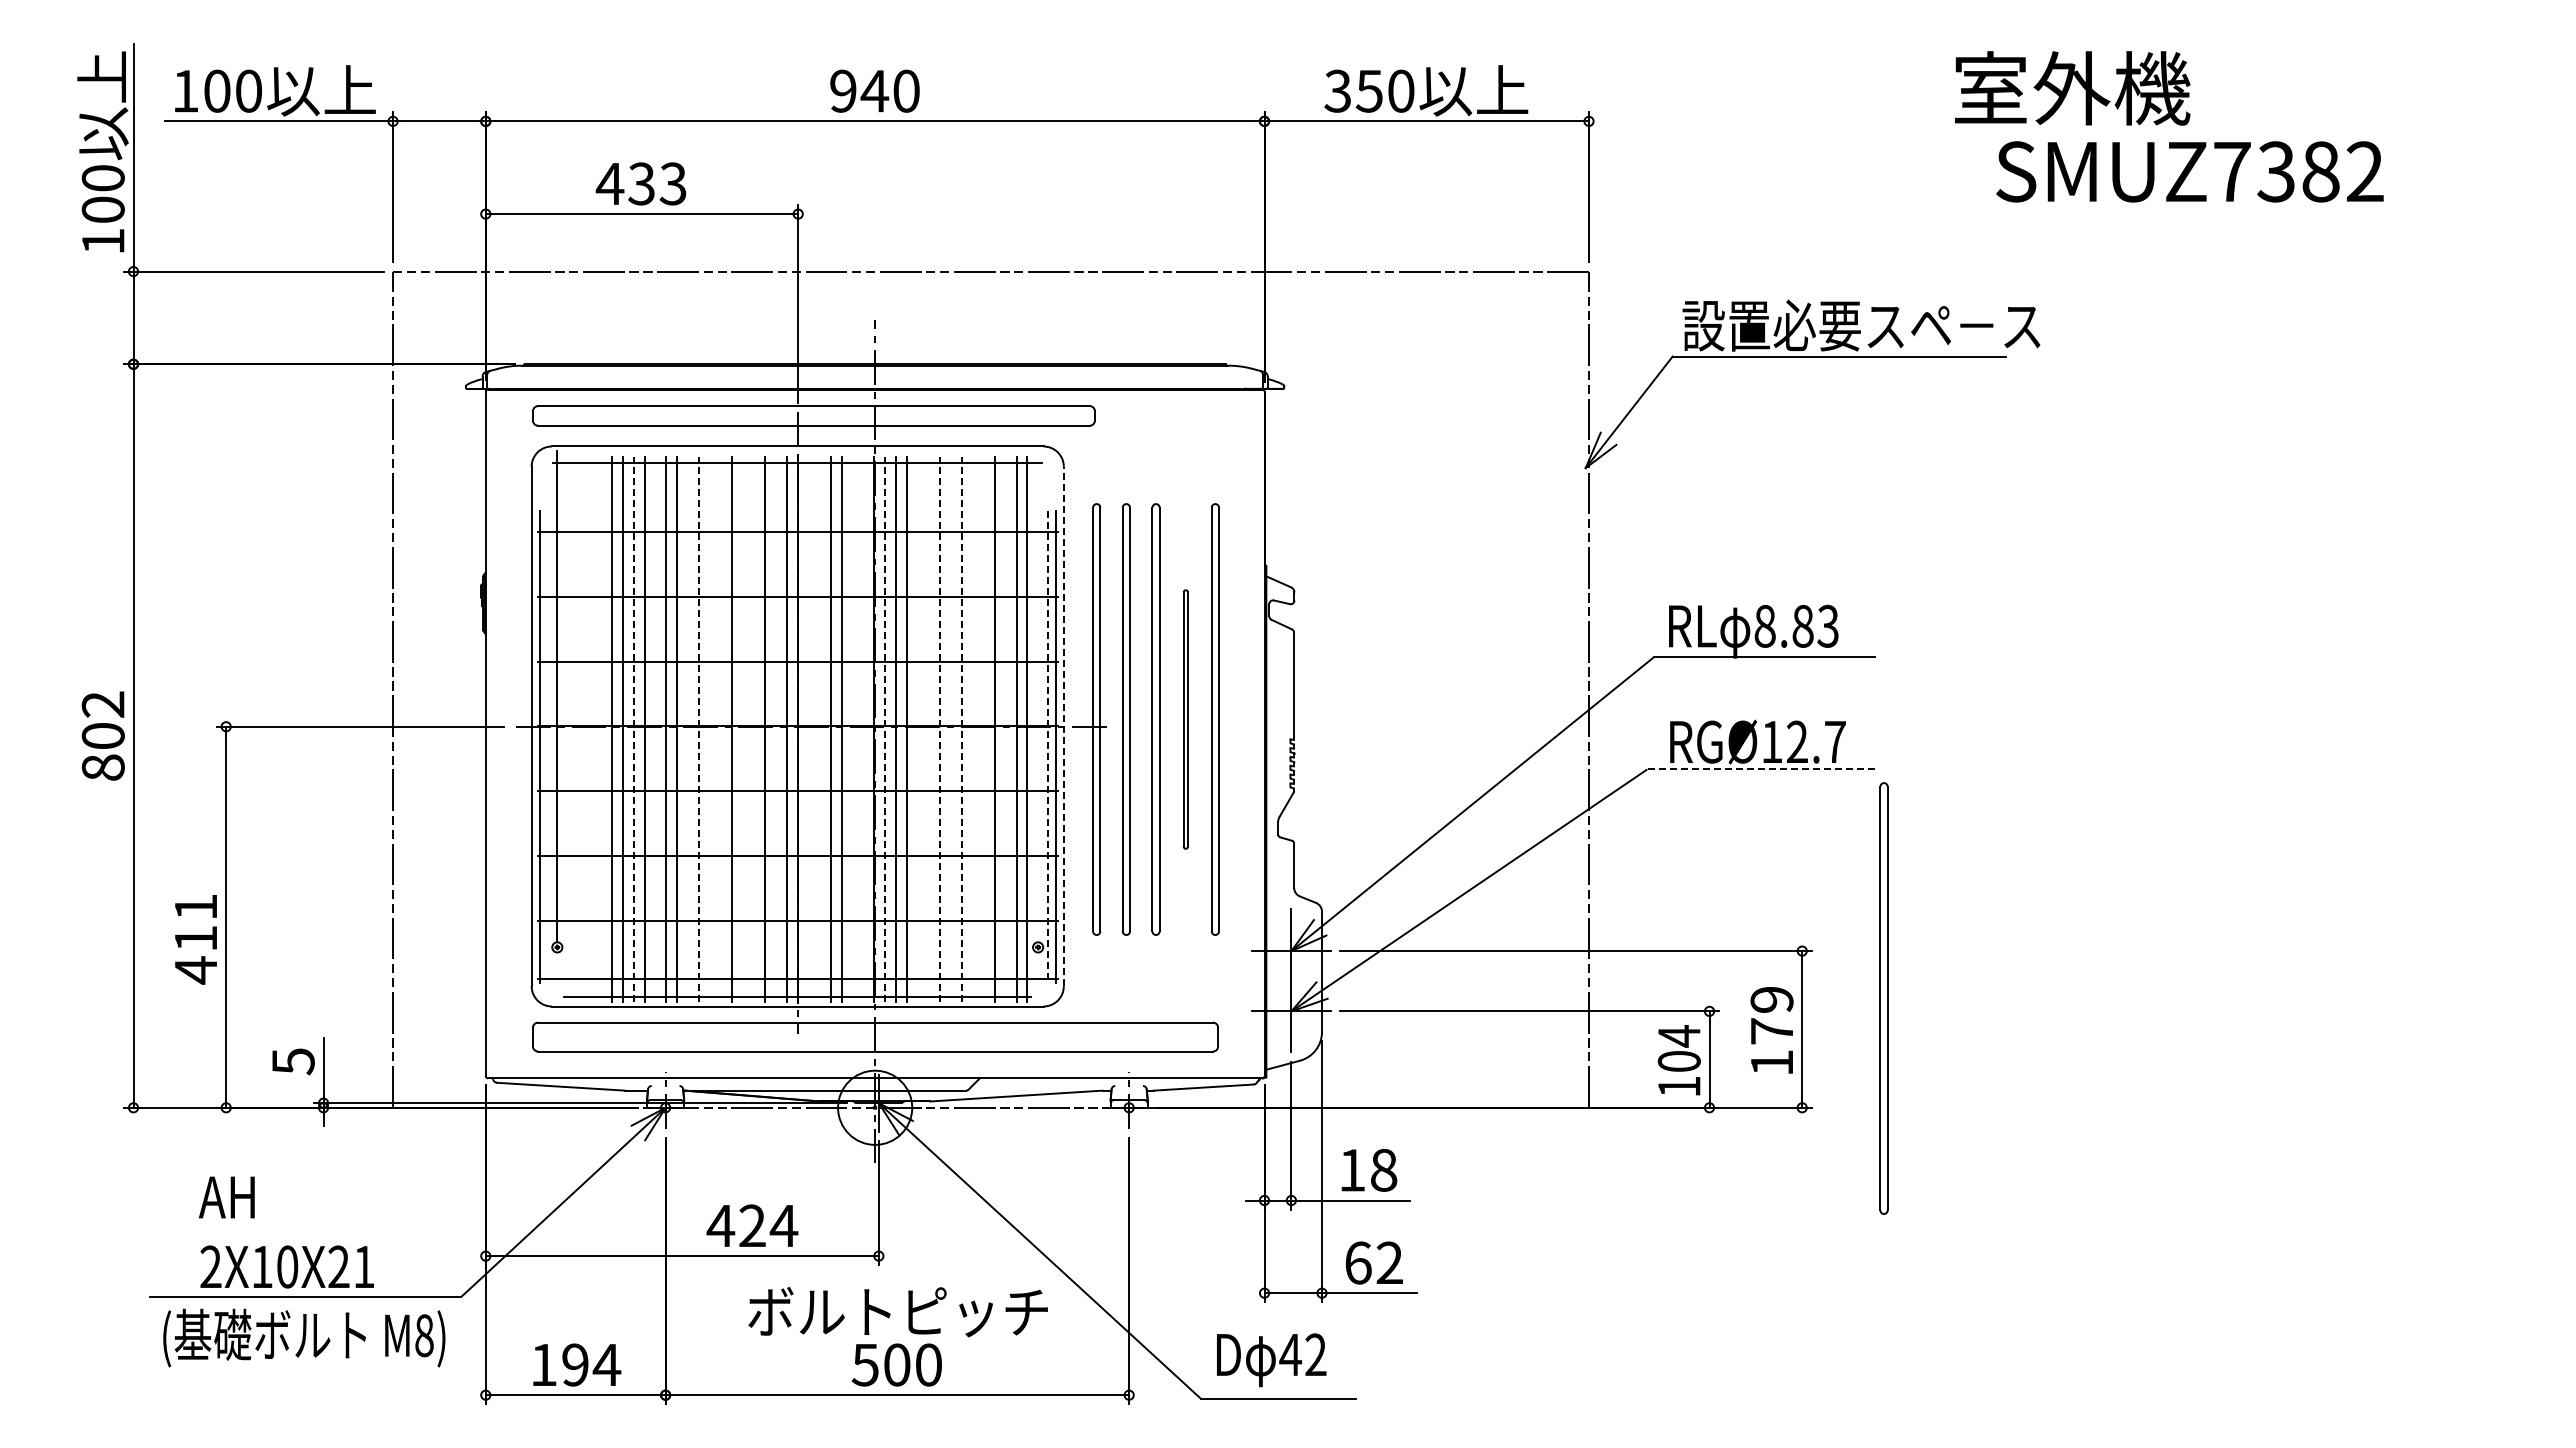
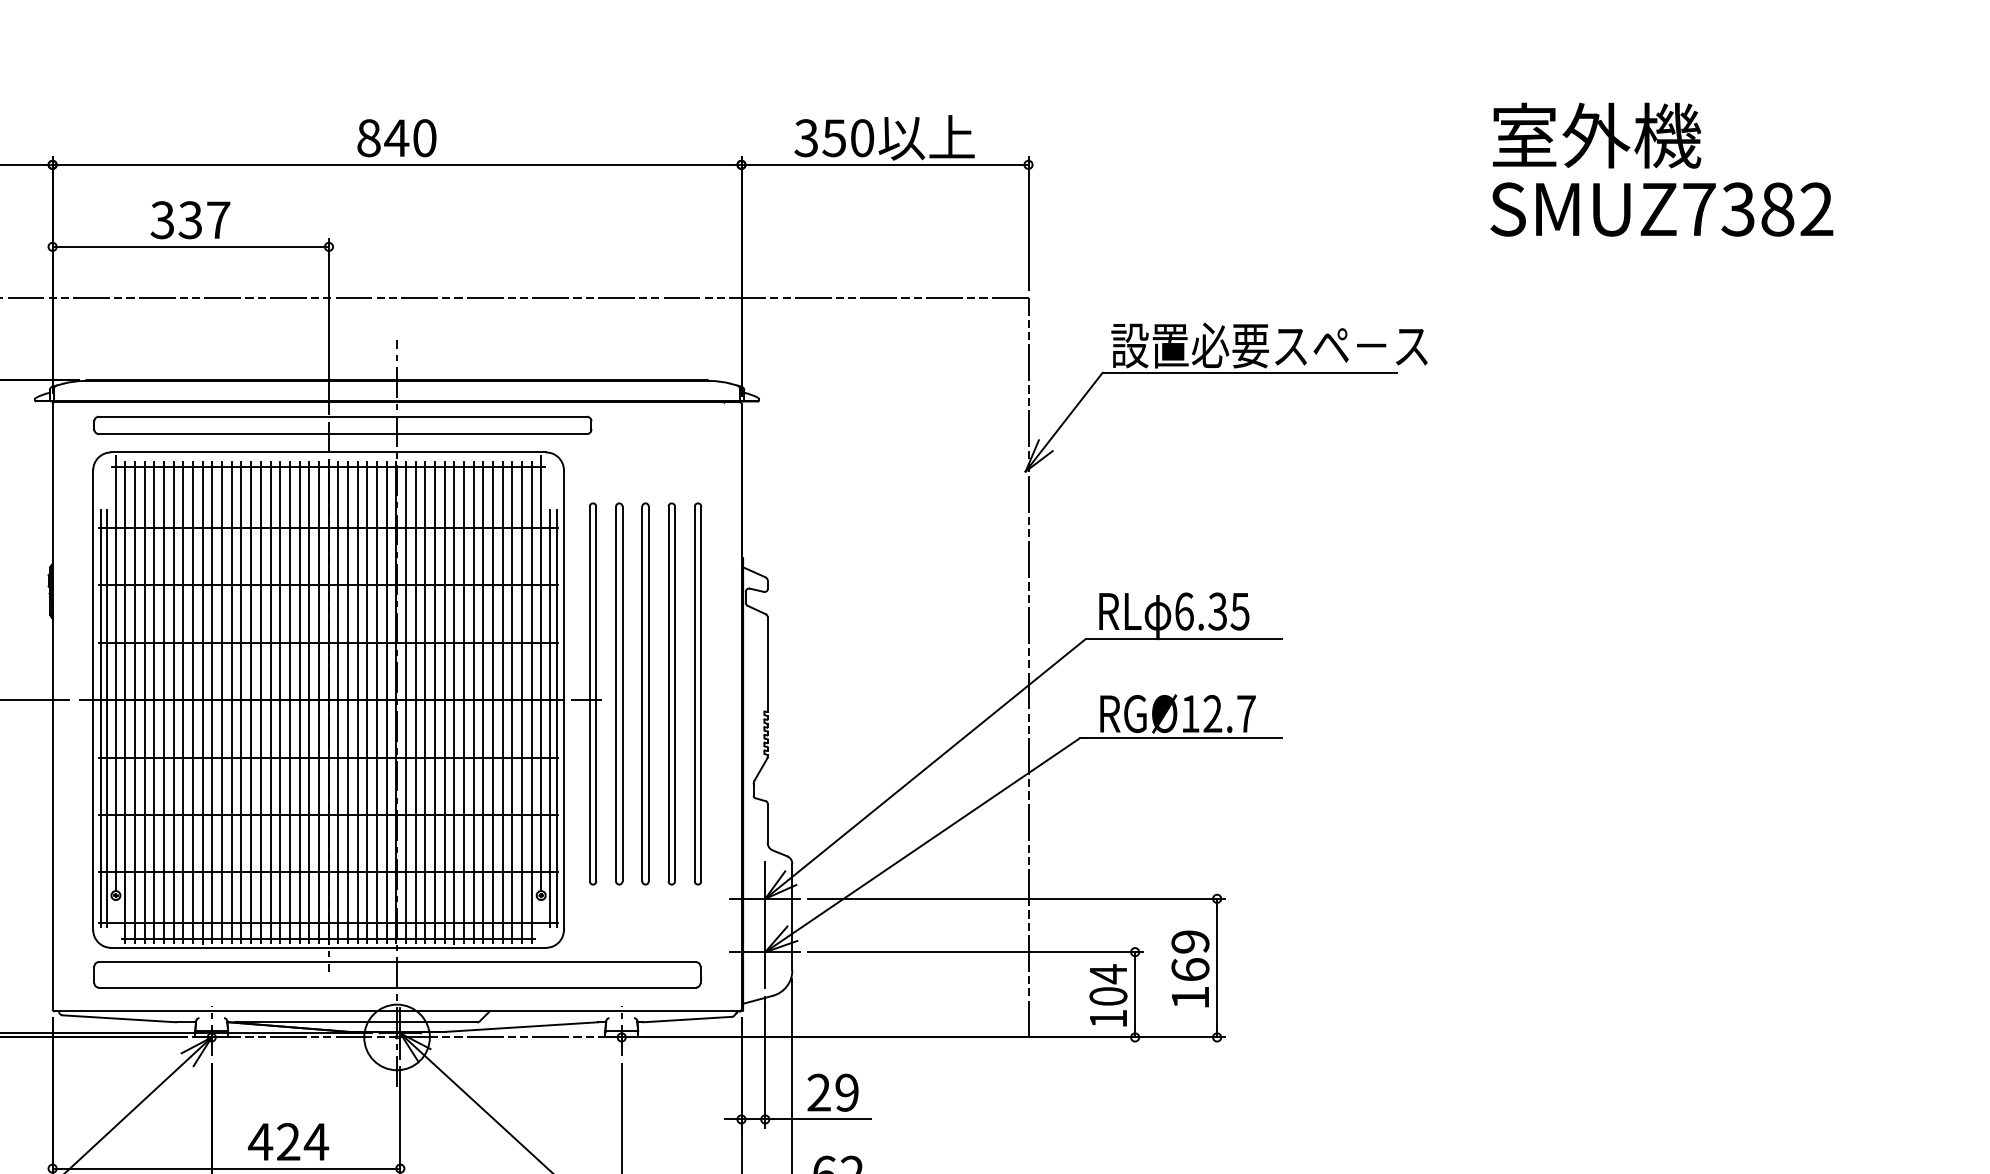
text: (2072, 88) -> (1596, 135), moved
text: (843, 90) -> (369, 137), 940 -> 840
text: (2189, 171) -> (1661, 209), moved
text: (640, 183) -> (189, 219), 433 -> 337
text: (1796, 625) -> (1212, 610), 8.83 -> 6.35
line: (1038, 696) -> (541, 673), added
part: (1185, 719) -> (671, 693), size x1.67
line: (1063, 726) -> (563, 700), dashed -> solid
line: (568, 728) -> (125, 701), added
line: (578, 728) -> (134, 701), added
line: (589, 728) -> (144, 701), added
line: (600, 728) -> (154, 701), added
line: (633, 728) -> (183, 701), dashed -> solid
line: (688, 728) -> (231, 701), added
line: (699, 728) -> (241, 701), dashed -> solid
line: (710, 728) -> (251, 701), added
line: (721, 728) -> (261, 701), added
line: (743, 728) -> (280, 701), added
line: (753, 728) -> (289, 701), added
line: (775, 728) -> (308, 701), added
line: (808, 728) -> (338, 701), added
line: (819, 728) -> (347, 701), added
line: (852, 728) -> (377, 701), added
line: (863, 728) -> (386, 701), added
line: (885, 728) -> (406, 701), dashed -> solid
line: (918, 728) -> (435, 701), added
line: (929, 728) -> (445, 701), added
line: (950, 728) -> (463, 701), added
line: (961, 728) -> (473, 701), dashed -> solid
line: (972, 728) -> (483, 701), added
line: (983, 728) -> (492, 701), added
line: (1005, 728) -> (512, 701), added
line: (655, 729) -> (202, 702), added
line: (939, 729) -> (453, 702), dashed -> solid
line: (547, 746) -> (107, 717), added
line: (1048, 746) -> (550, 717), dashed -> solid
line: (1761, 769) -> (1181, 738), dashed -> solid
part: (1883, 998) -> (1289, 940), removed
text: (1771, 1031) -> (1189, 969), 179 -> 169
text: (1368, 1169) -> (833, 1092), 18 -> 29

